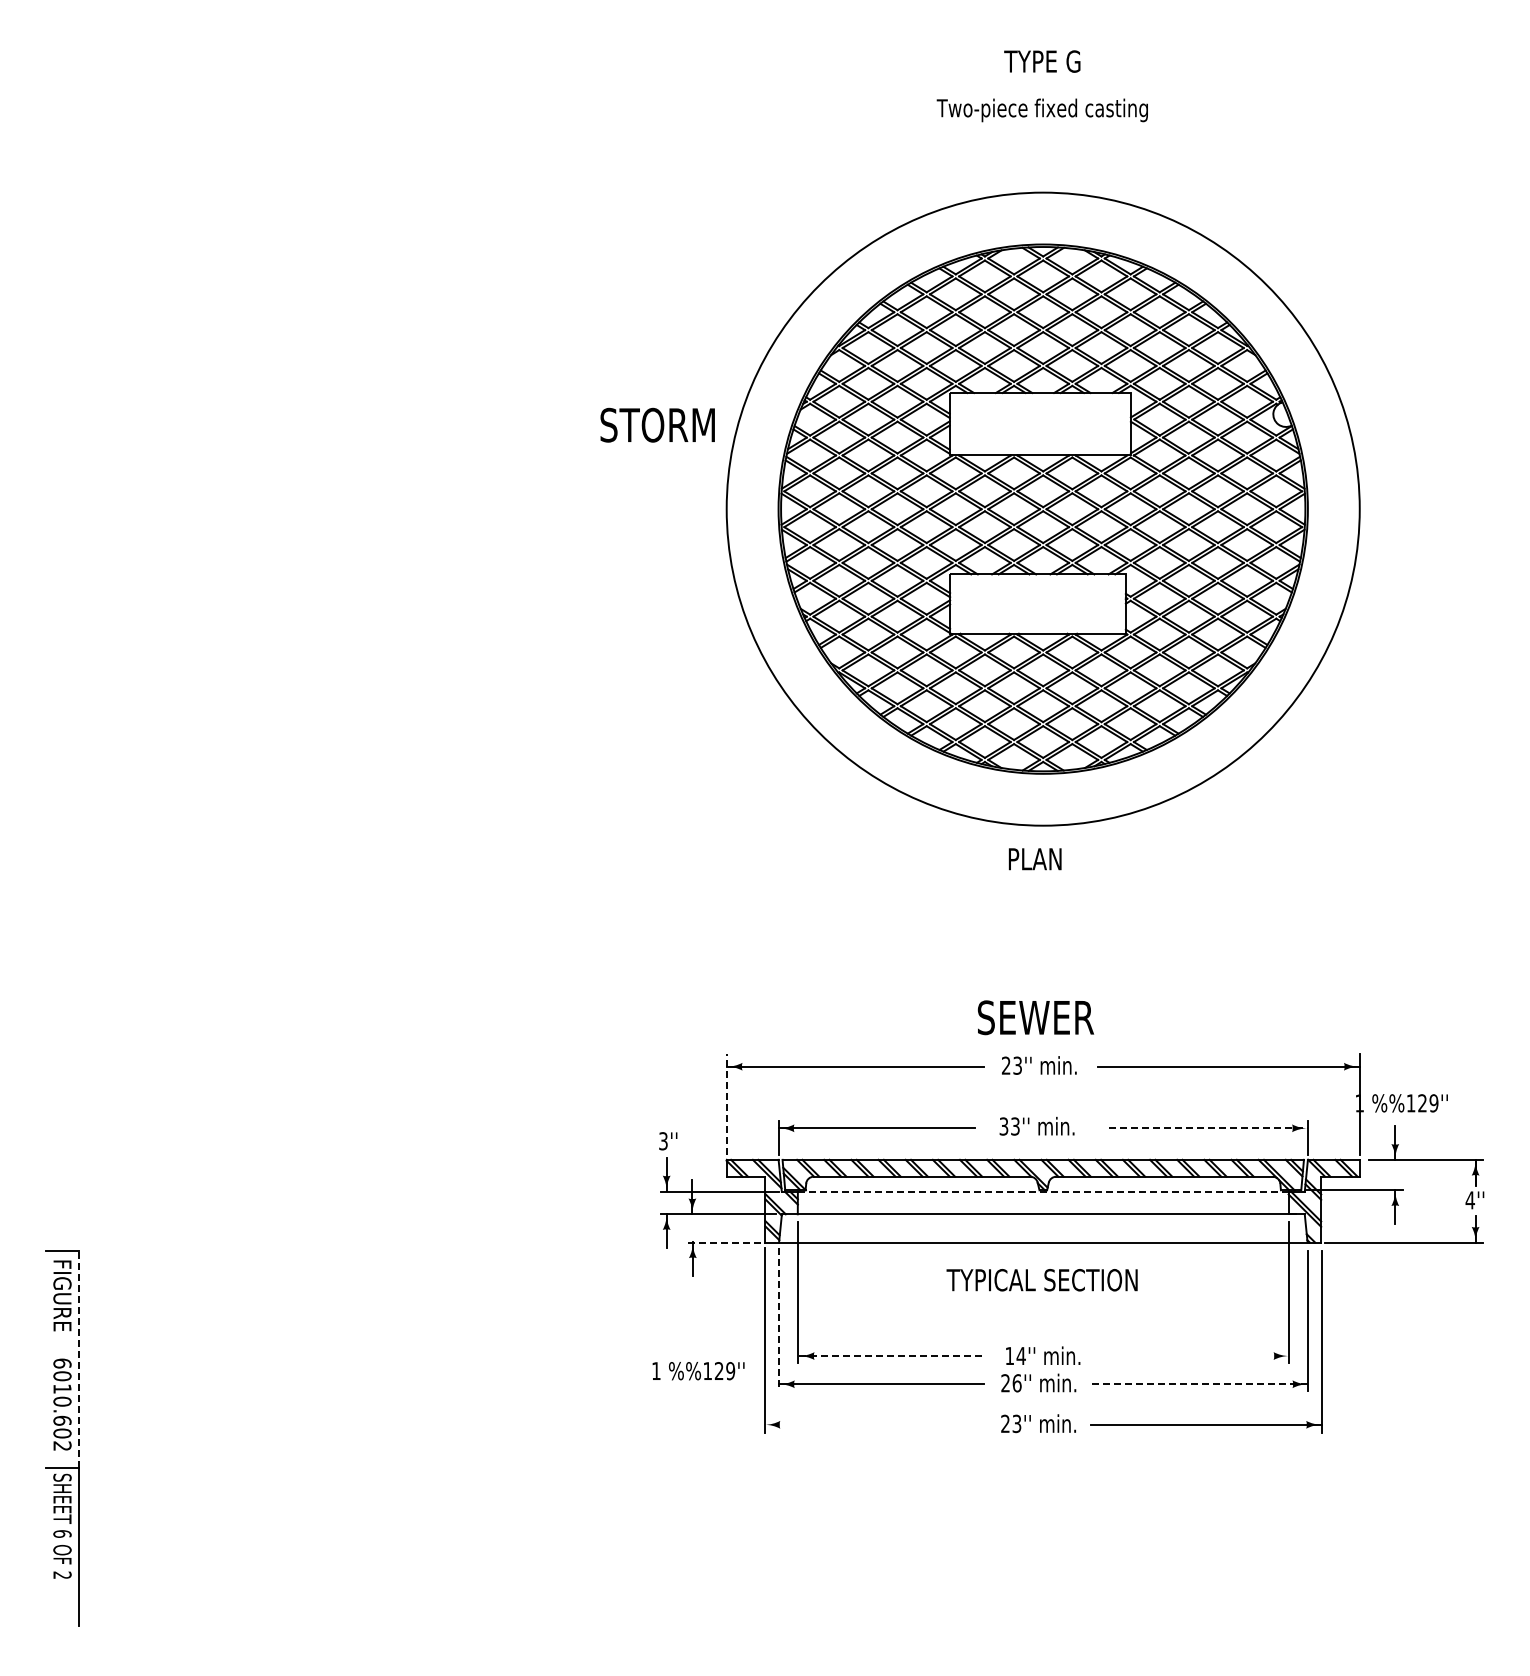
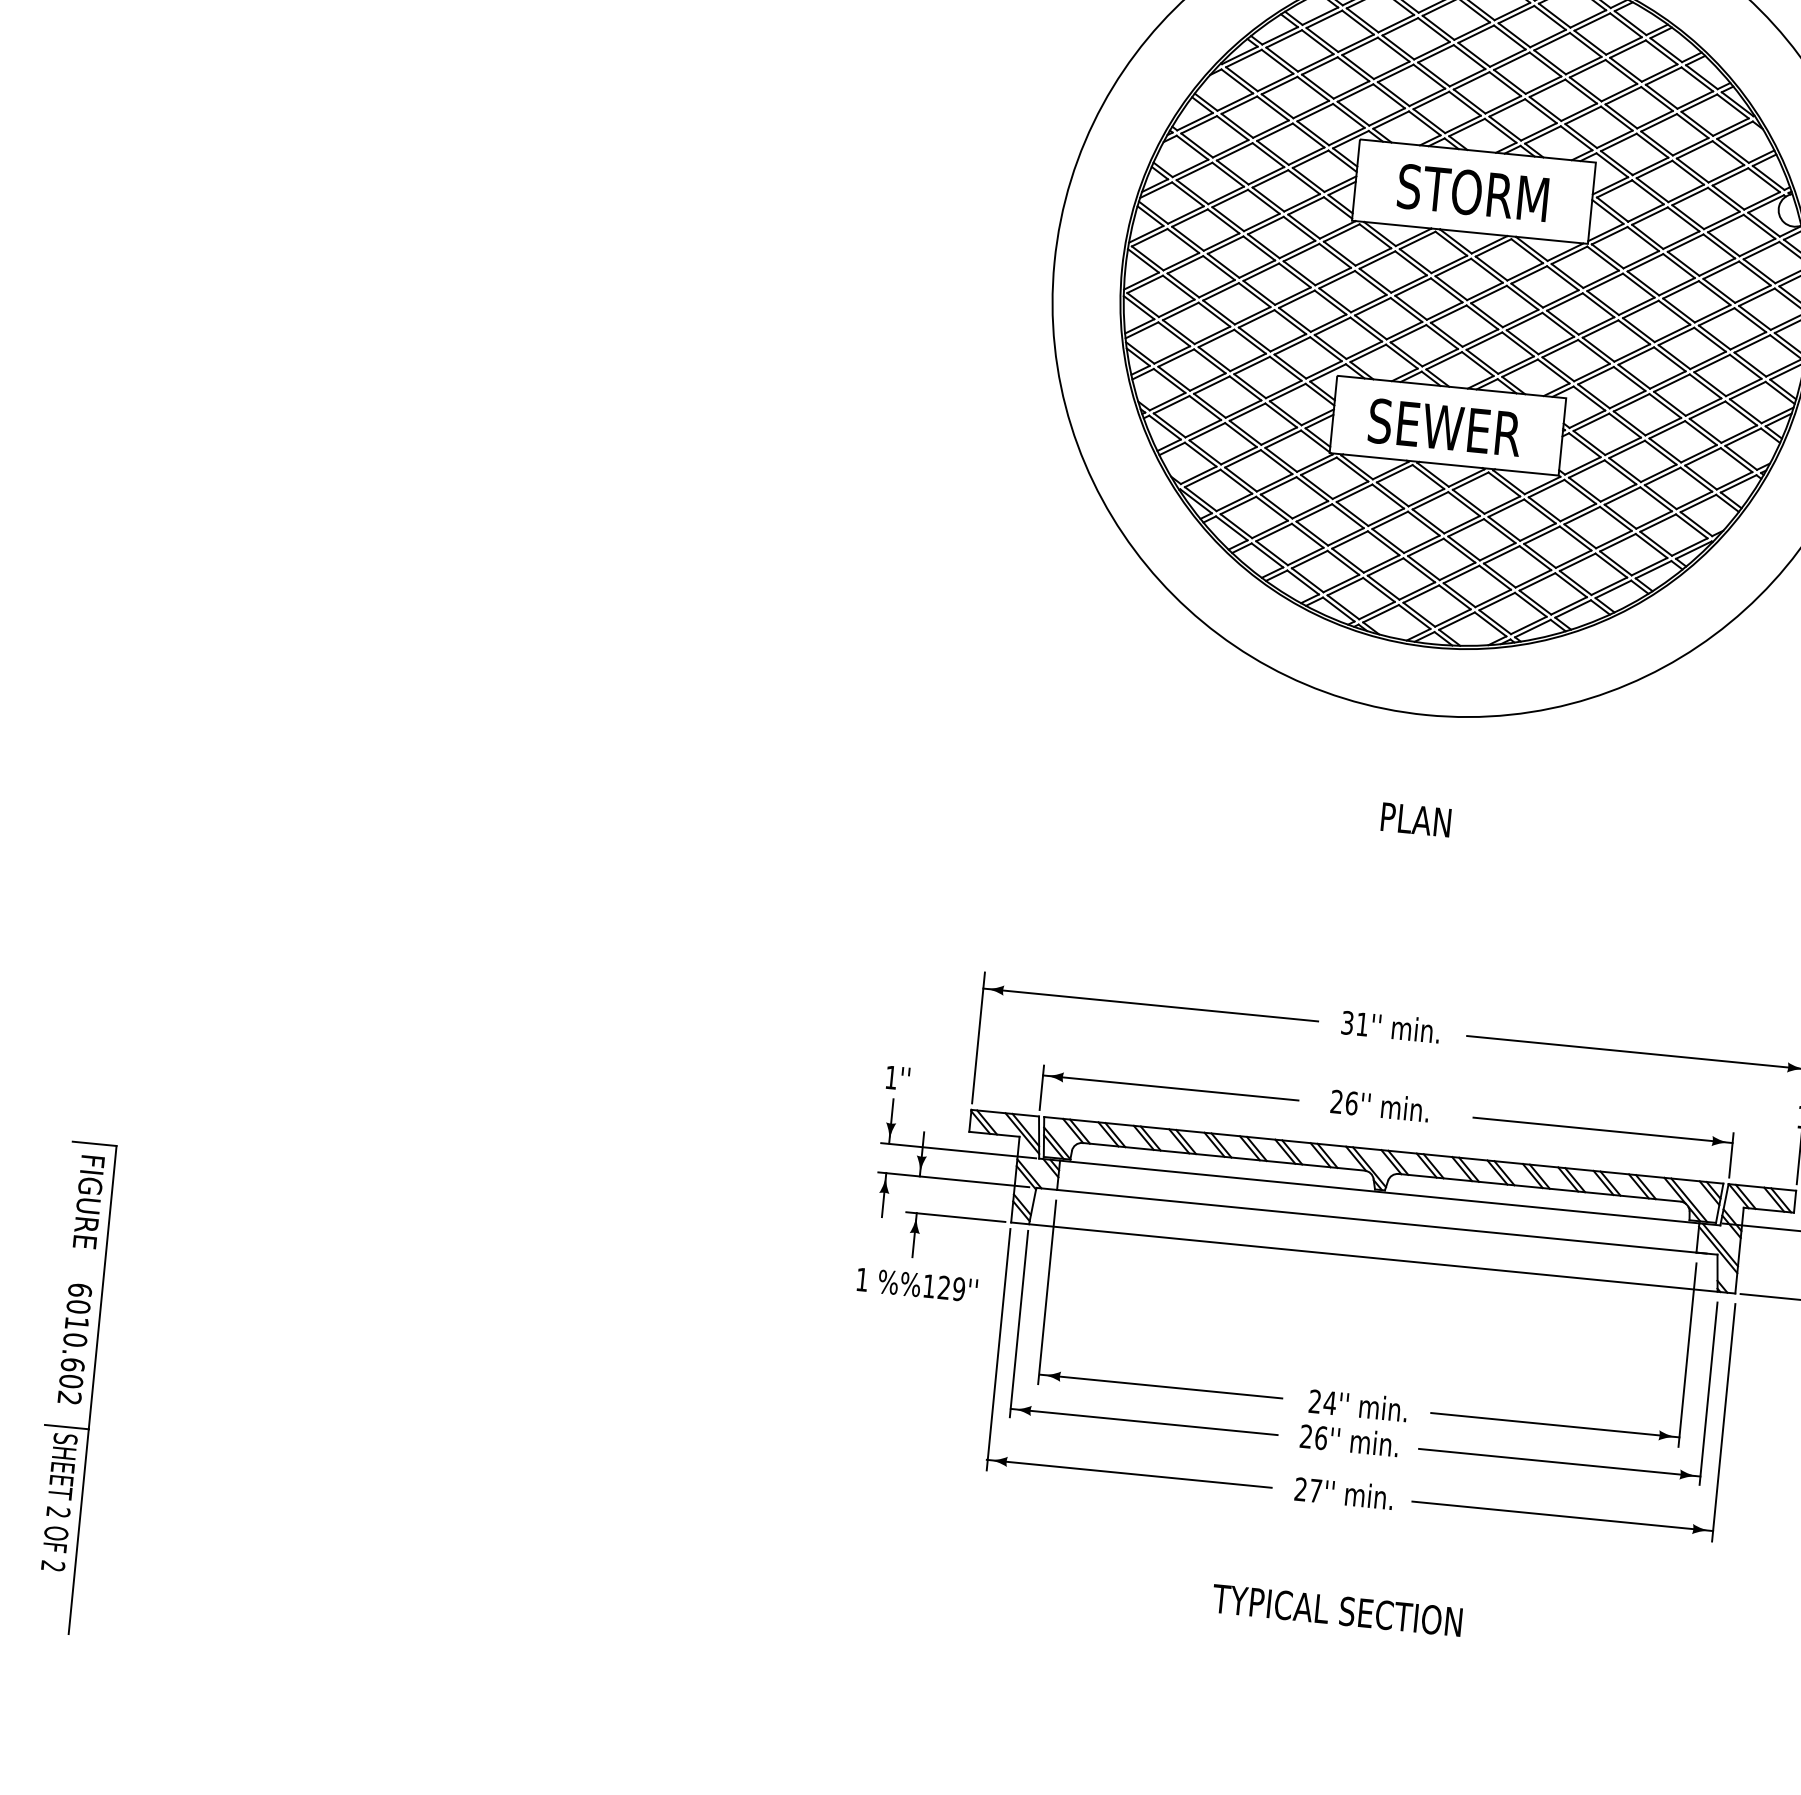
text: (657, 424) -> (1472, 191), moved
text: (1034, 859) -> (1415, 820), moved
text: (1035, 1017) -> (1444, 427), moved
text: (1011, 1065) -> (1354, 1023), 23'' -> 31''
line: (726, 1104) -> (978, 1037), dashed -> solid
text: (1009, 1126) -> (1344, 1102), 33'' -> 26''
line: (1208, 1128) -> (1603, 1130), dashed -> solid
text: (663, 1141) -> (891, 1077), 3'' -> 1''
line: (1043, 1191) -> (1380, 1191), dashed -> solid
line: (722, 1242) -> (955, 1217), dashed -> solid
text: (1041, 1280) -> (1336, 1610), moved
line: (778, 1319) -> (1018, 1324), dashed -> solid
text: (1009, 1355) -> (1314, 1400), 14'' -> 24''
line: (891, 1356) -> (1160, 1387), dashed -> solid
line: (1193, 1356) -> (1554, 1425), added
line: (79, 1359) -> (102, 1287), dashed -> solid
text: (698, 1371) -> (917, 1285), moved
line: (1200, 1384) -> (1559, 1463), dashed -> solid
text: (1016, 1423) -> (1315, 1490), 23'' -> 27''
line: (873, 1424) -> (1128, 1473), added
text: (62, 1533) -> (58, 1511), 6 -> 2

